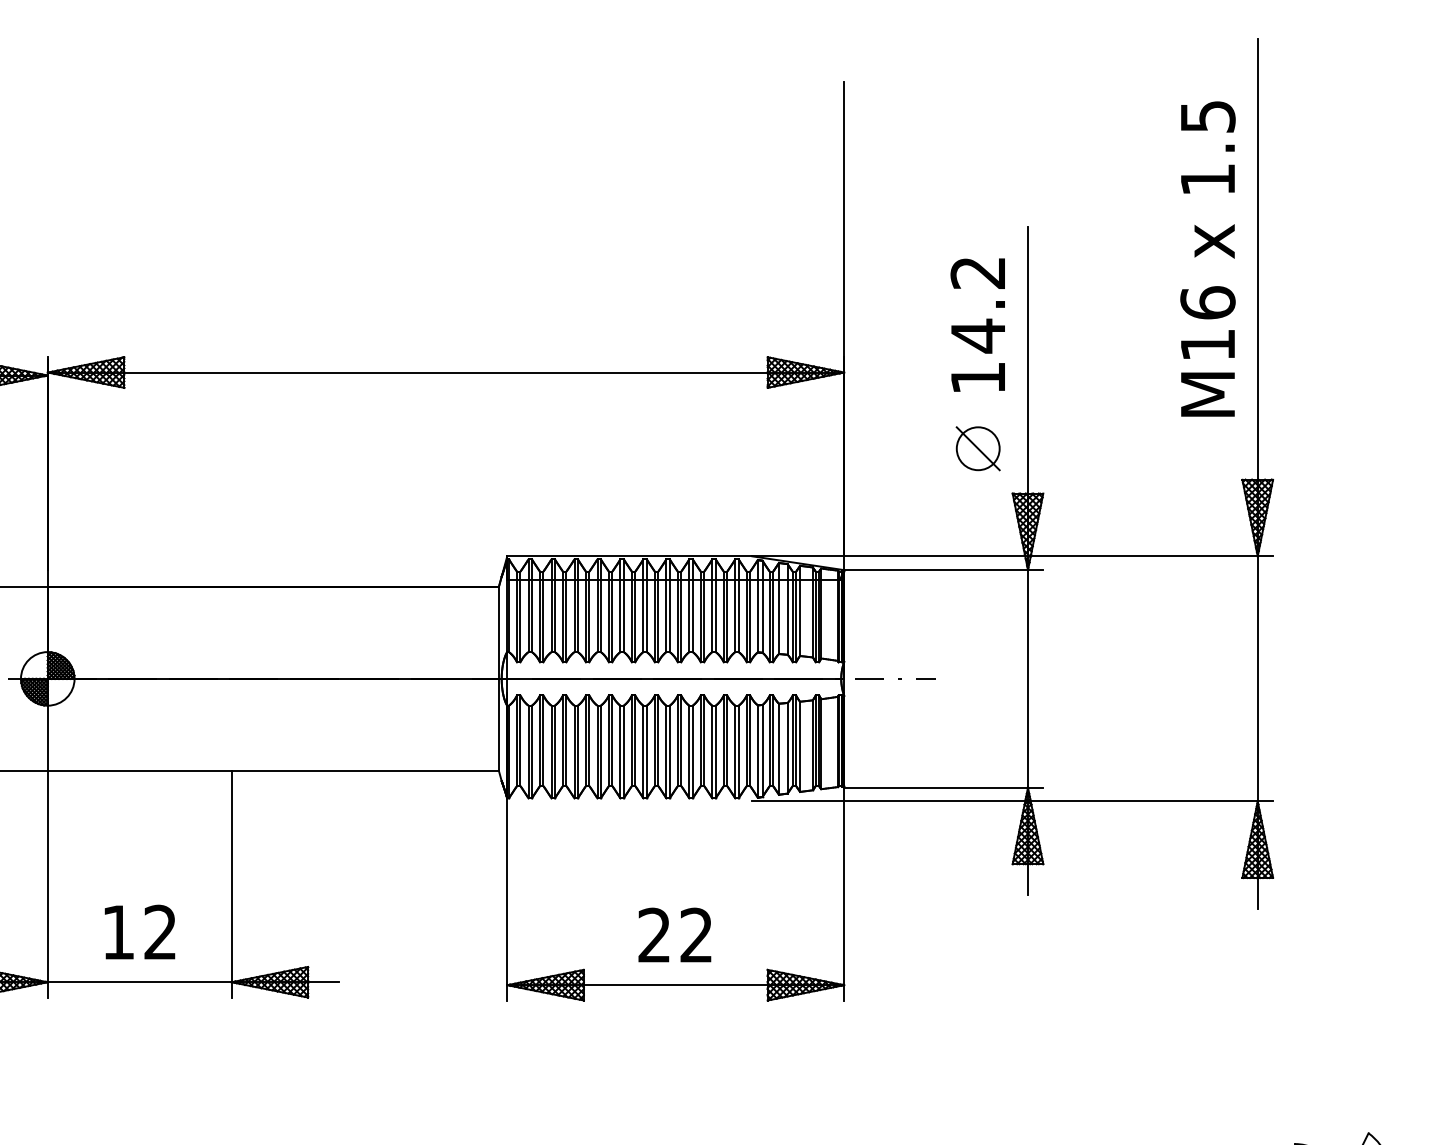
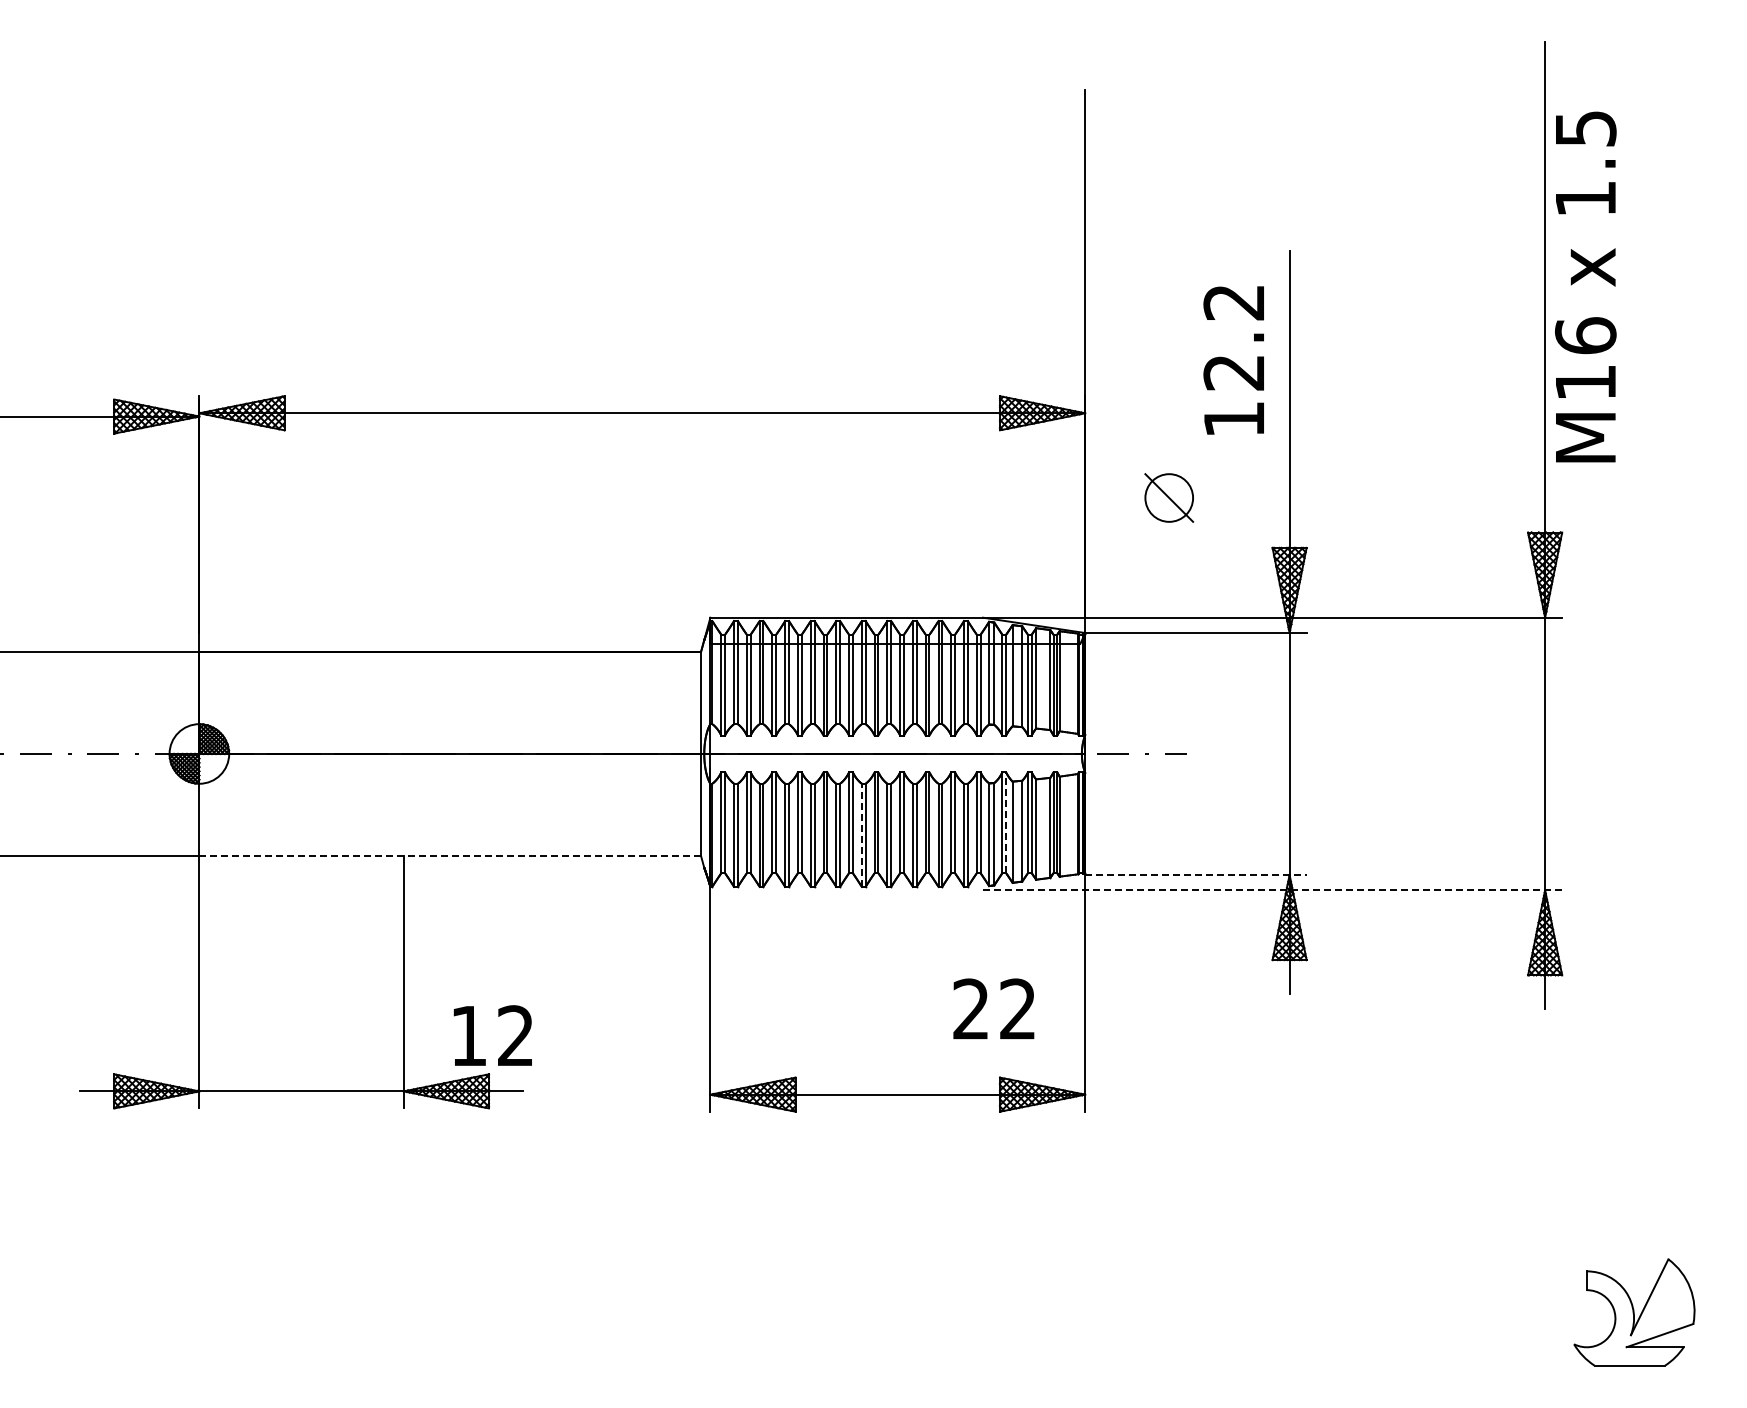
text: (1207, 258) -> (1585, 286), moved
text: (977, 335) -> (1233, 372), 14.2 -> 12.2
part: (978, 448) -> (1169, 497), moved
line: (773, 740) -> (1006, 822), solid -> dashed
line: (643, 752) -> (861, 835), solid -> dashed
line: (273, 771) -> (450, 856), solid -> dashed
line: (943, 787) -> (1195, 874), solid -> dashed
line: (1012, 801) -> (1272, 890), solid -> dashed
text: (139, 932) -> (492, 1035), moved
text: (674, 934) -> (993, 1008), moved

